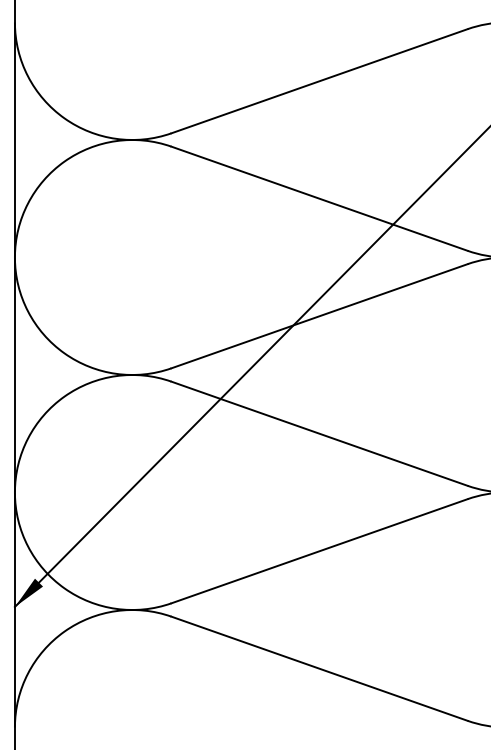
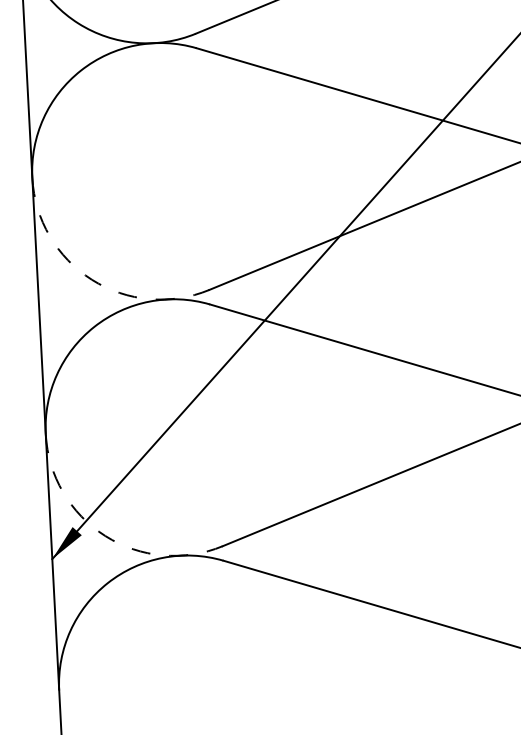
arc: (64, 353) -> (91, 279), solid -> dashed
arc: (64, 588) -> (105, 536), solid -> dashed

